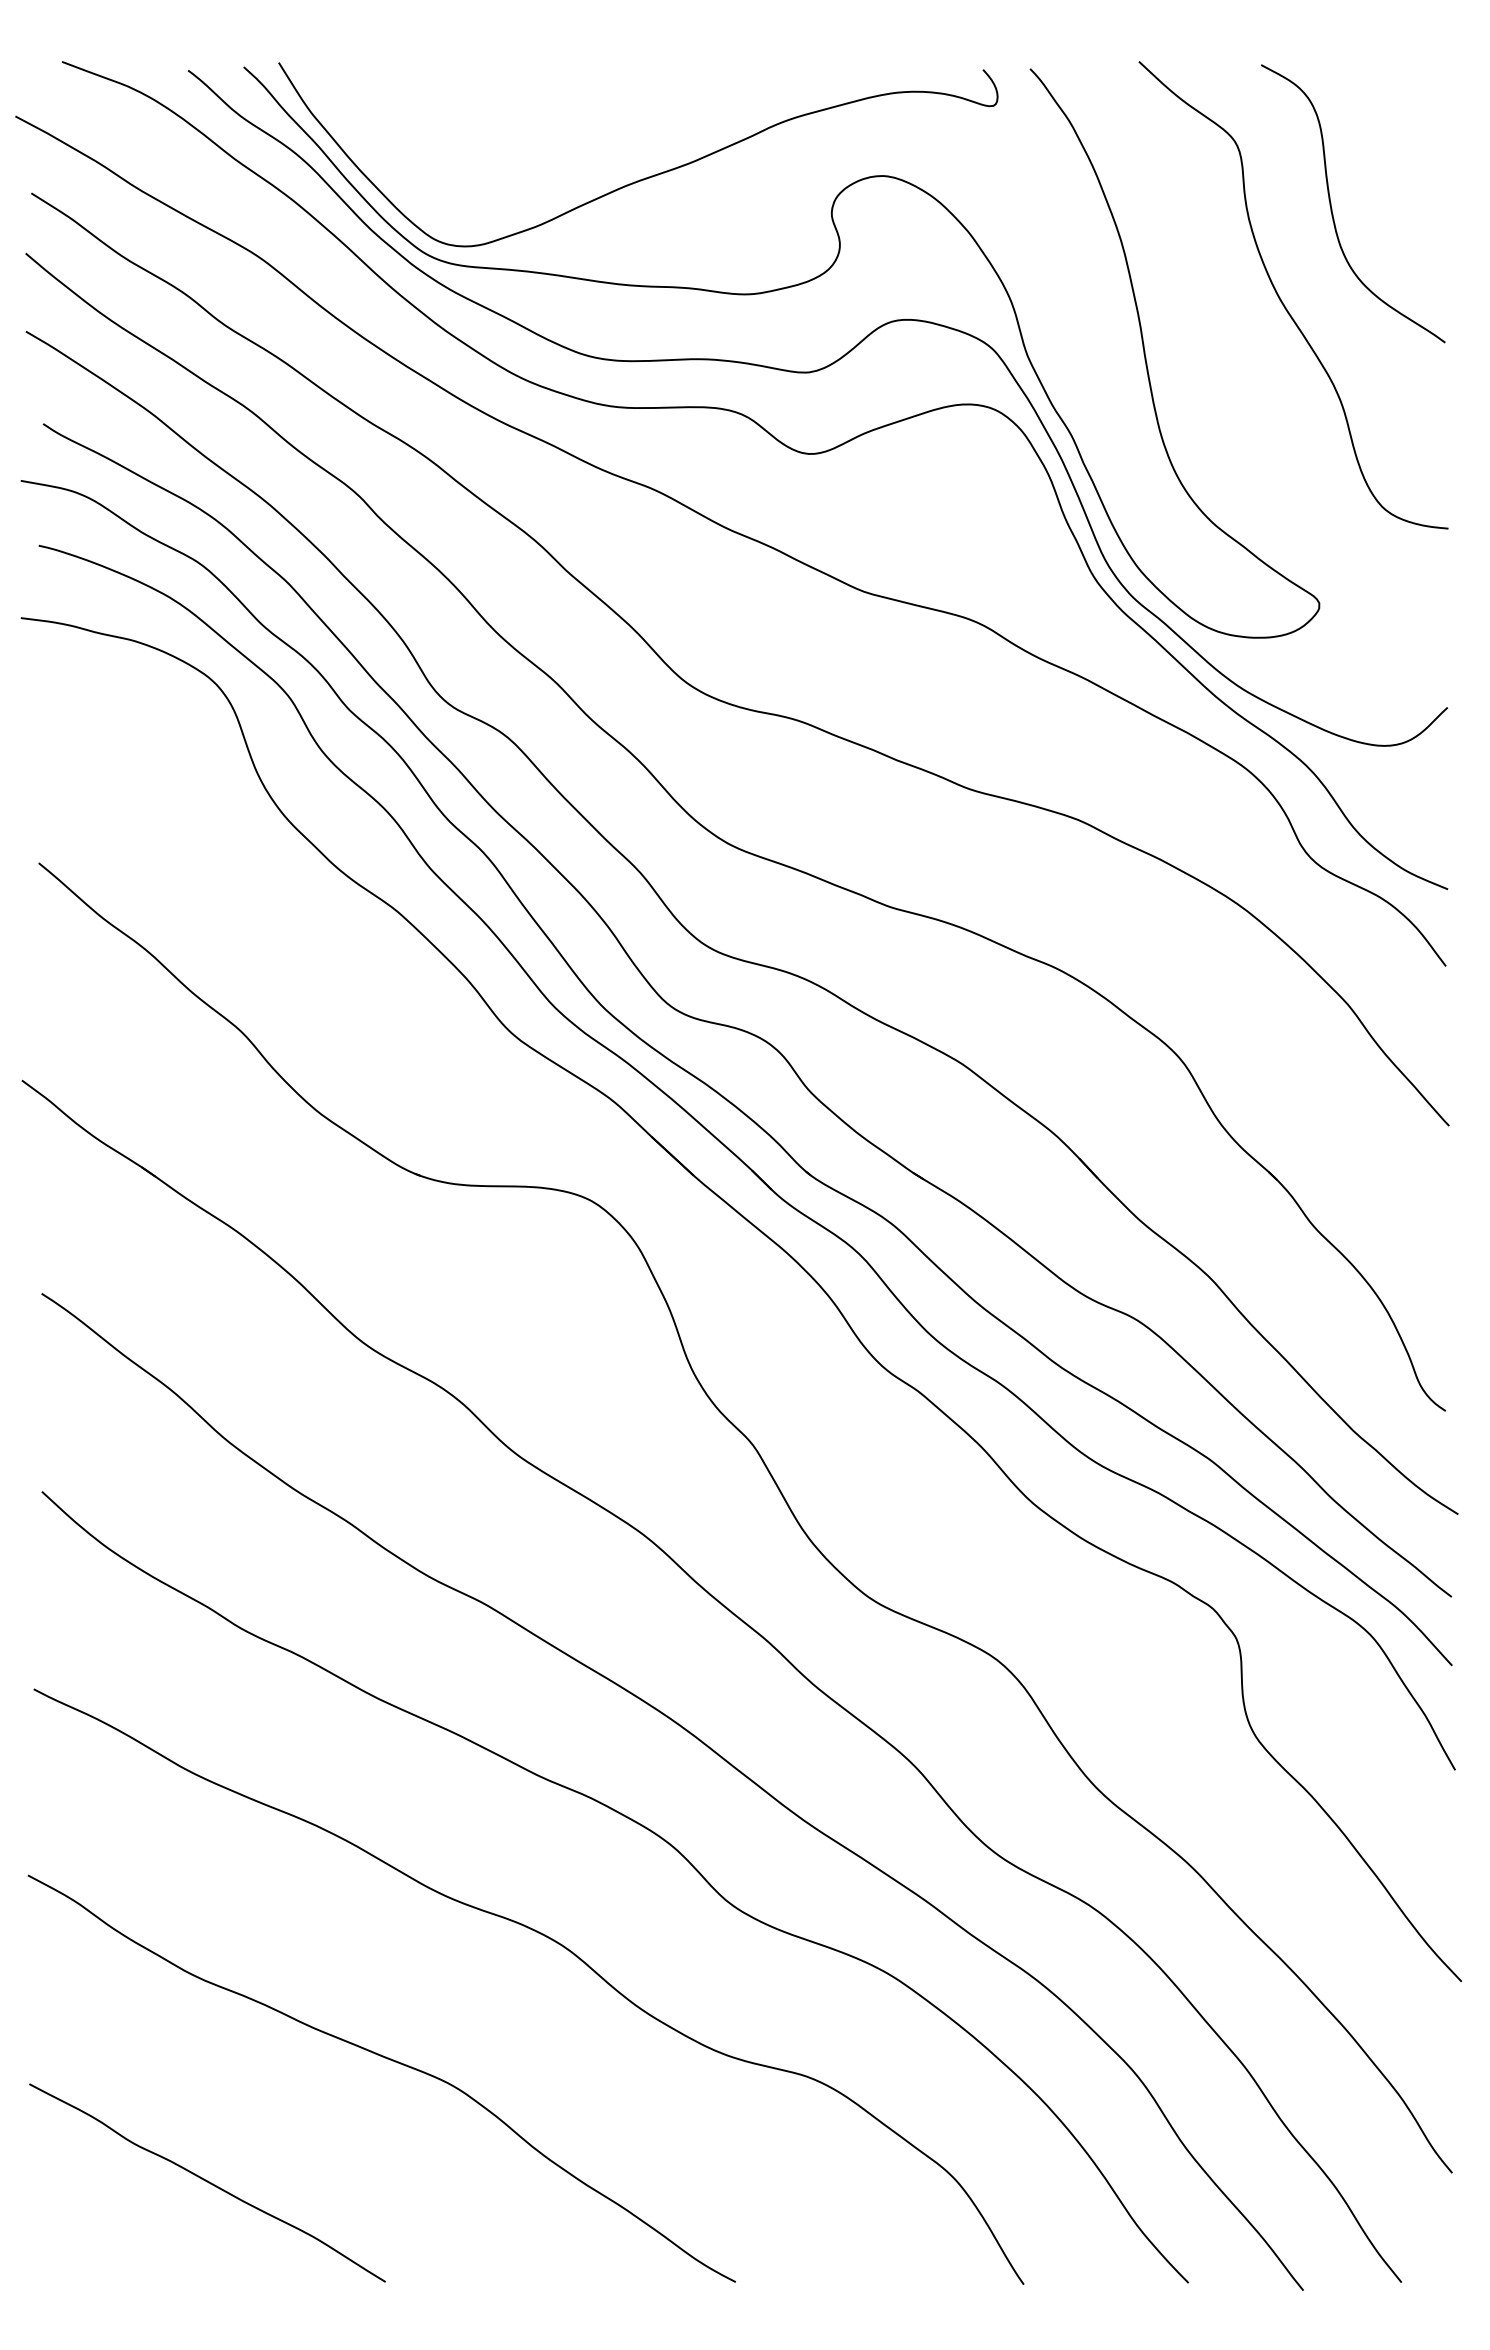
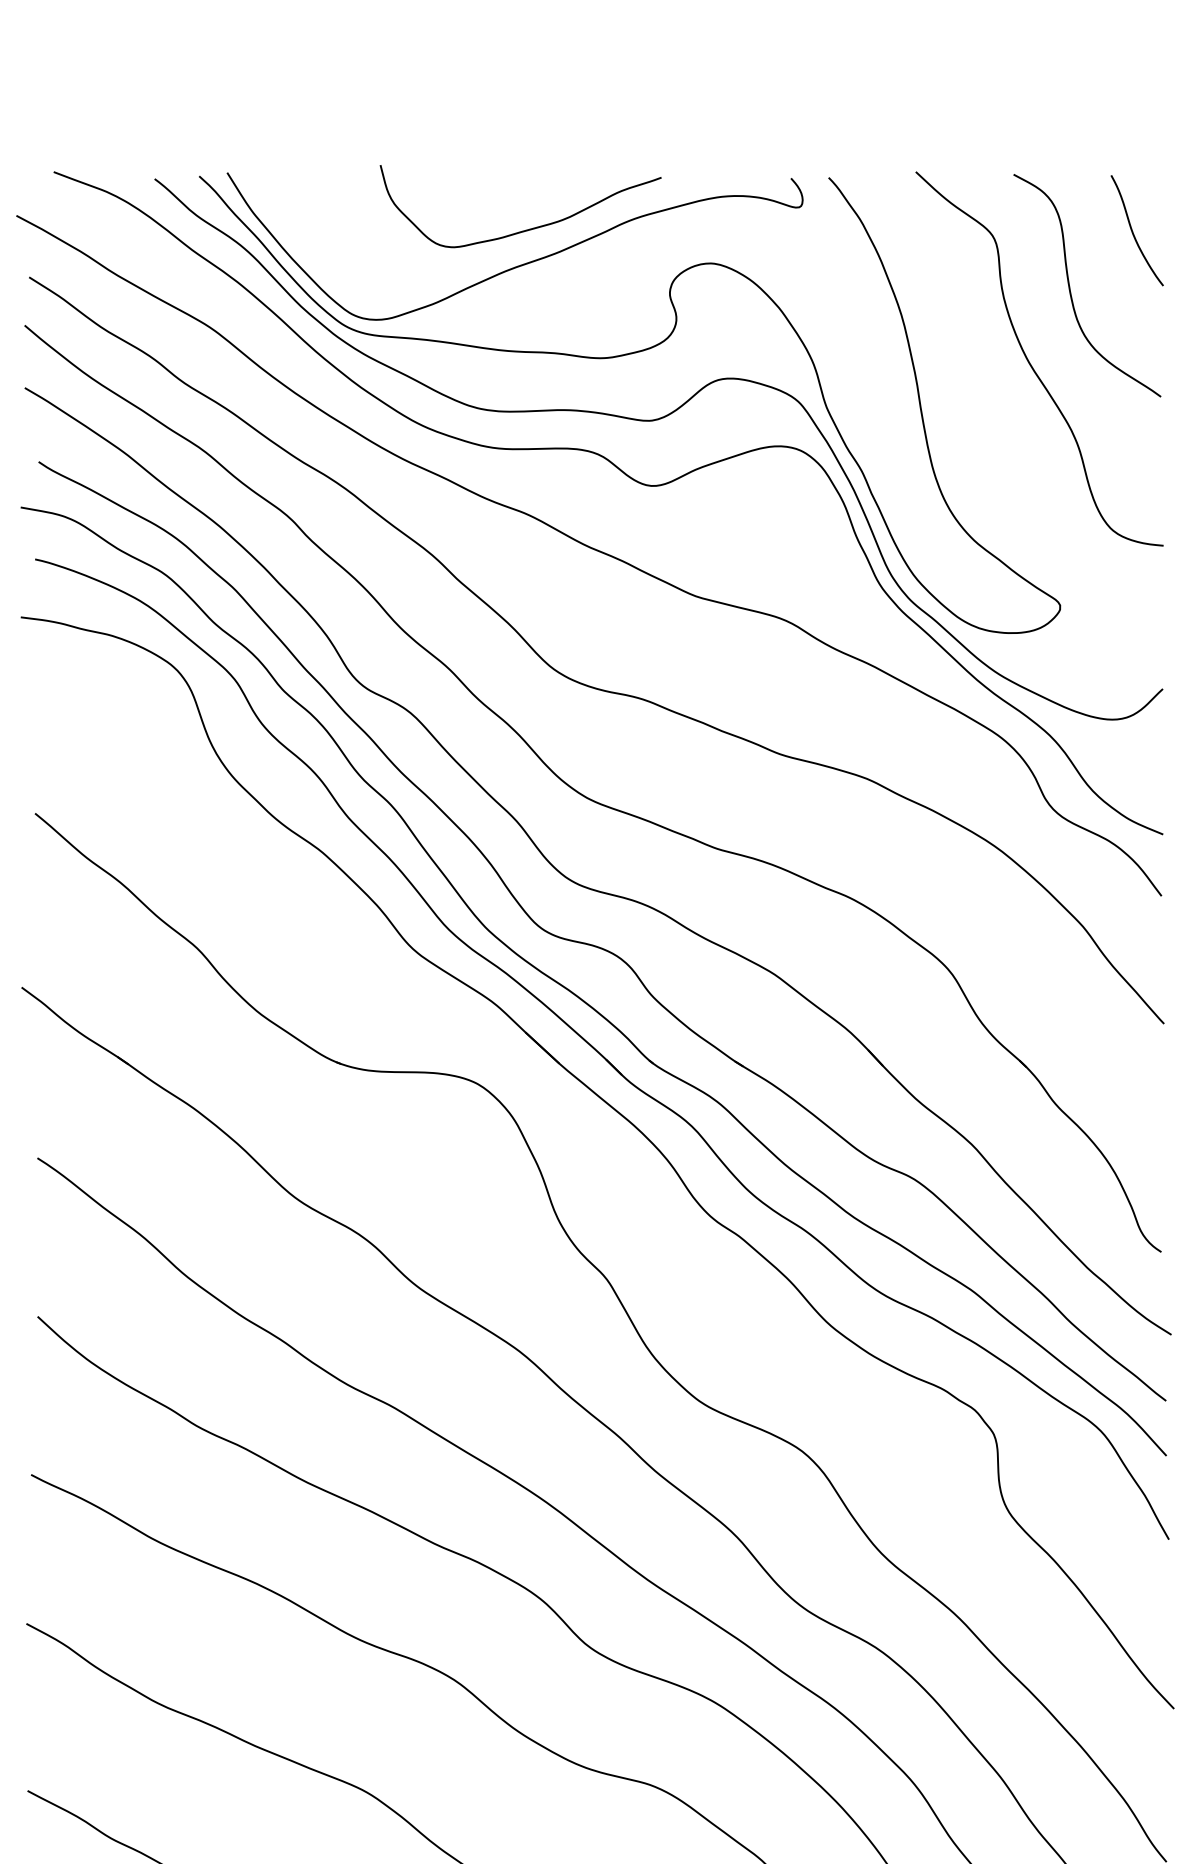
curve: (653, 133) -> (527, 229), added
curve: (1410, 135) -> (1133, 231), added

